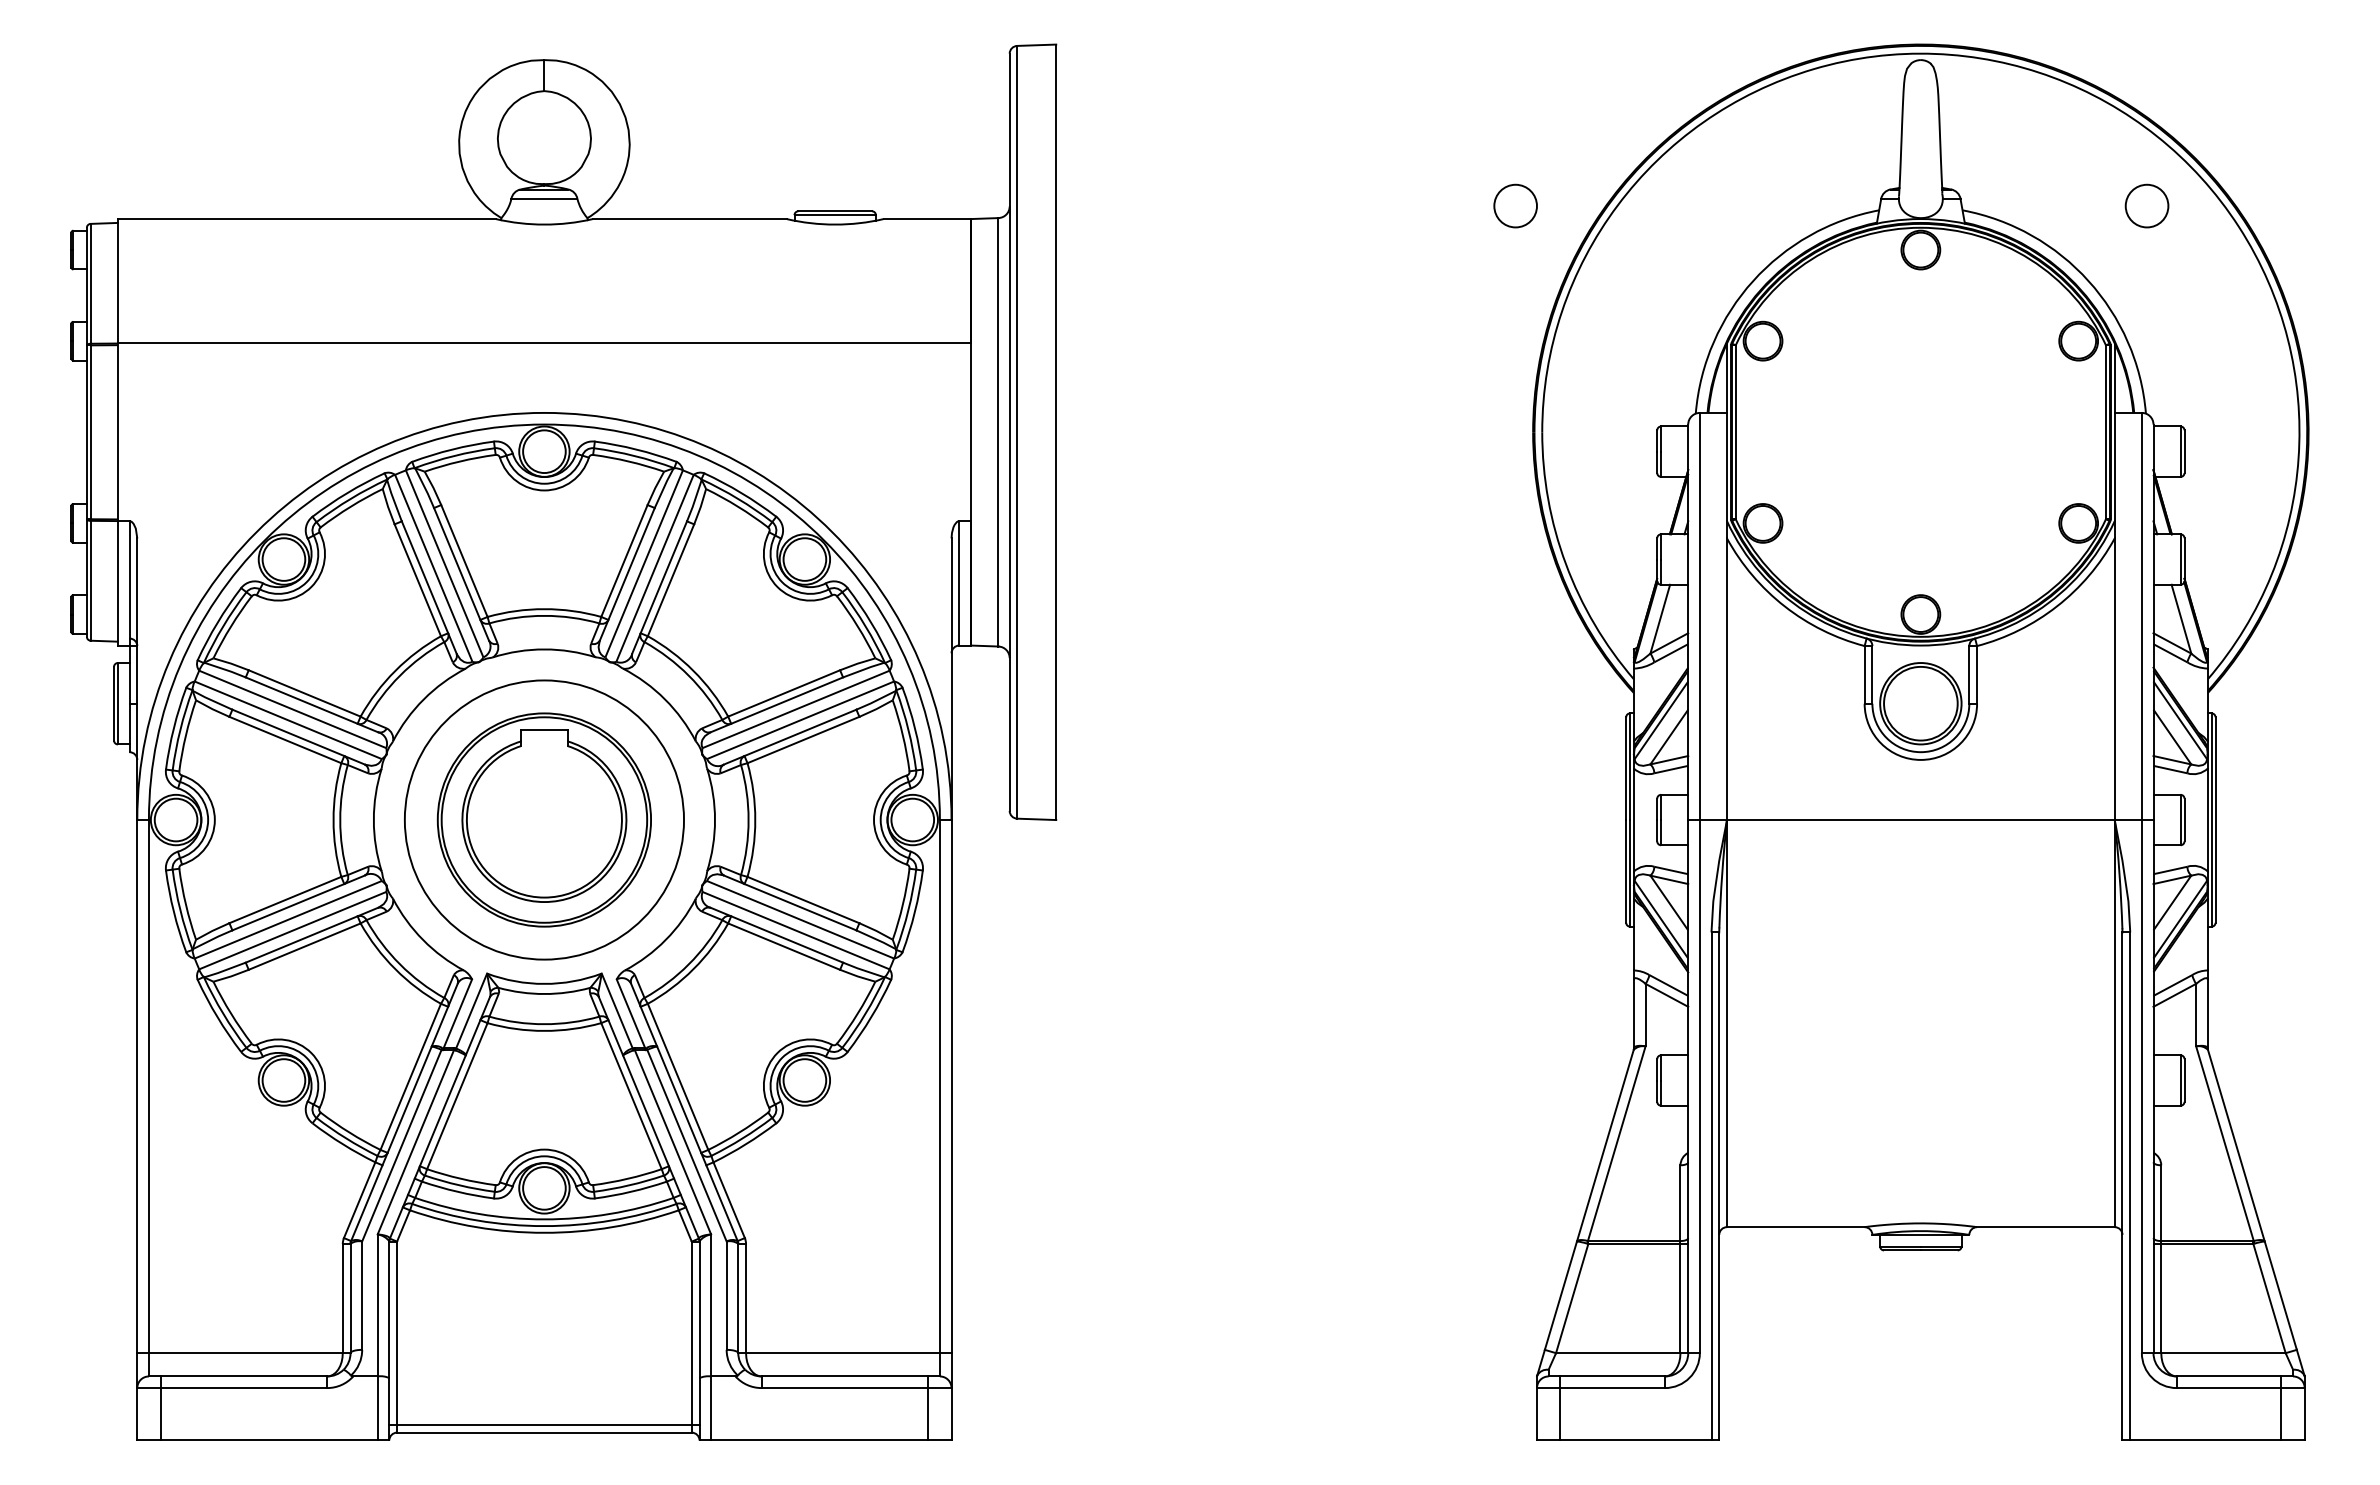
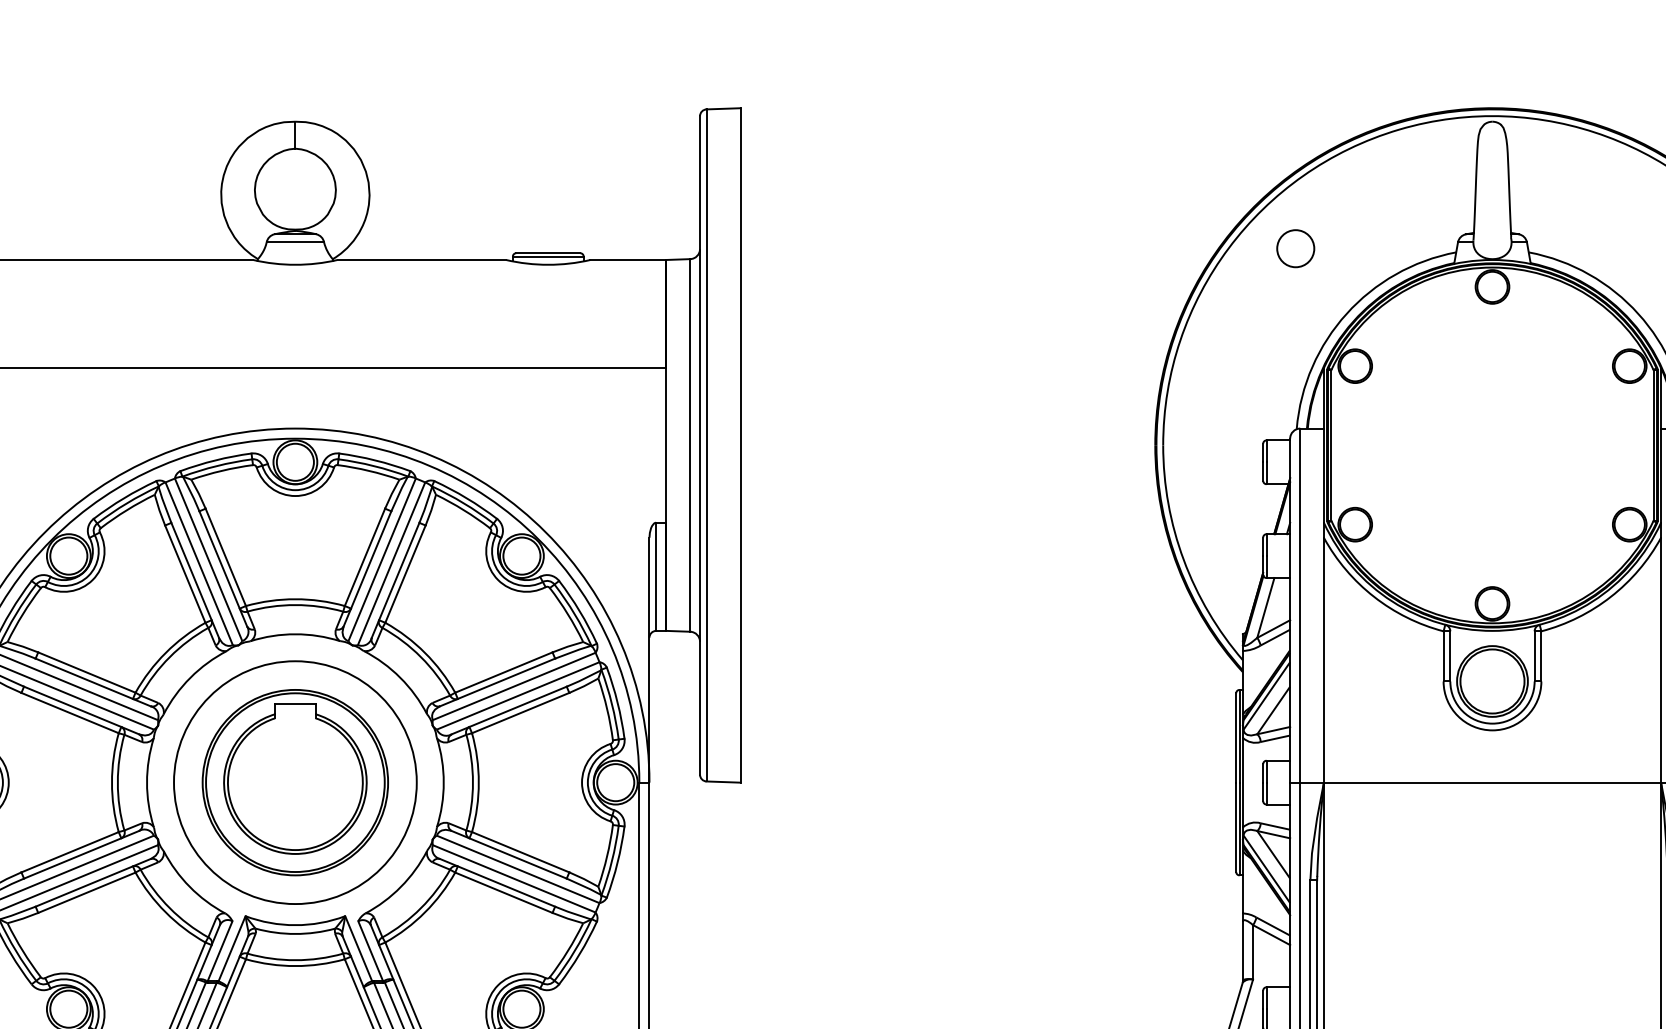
circle: (1515, 205) -> (1295, 248), moved

